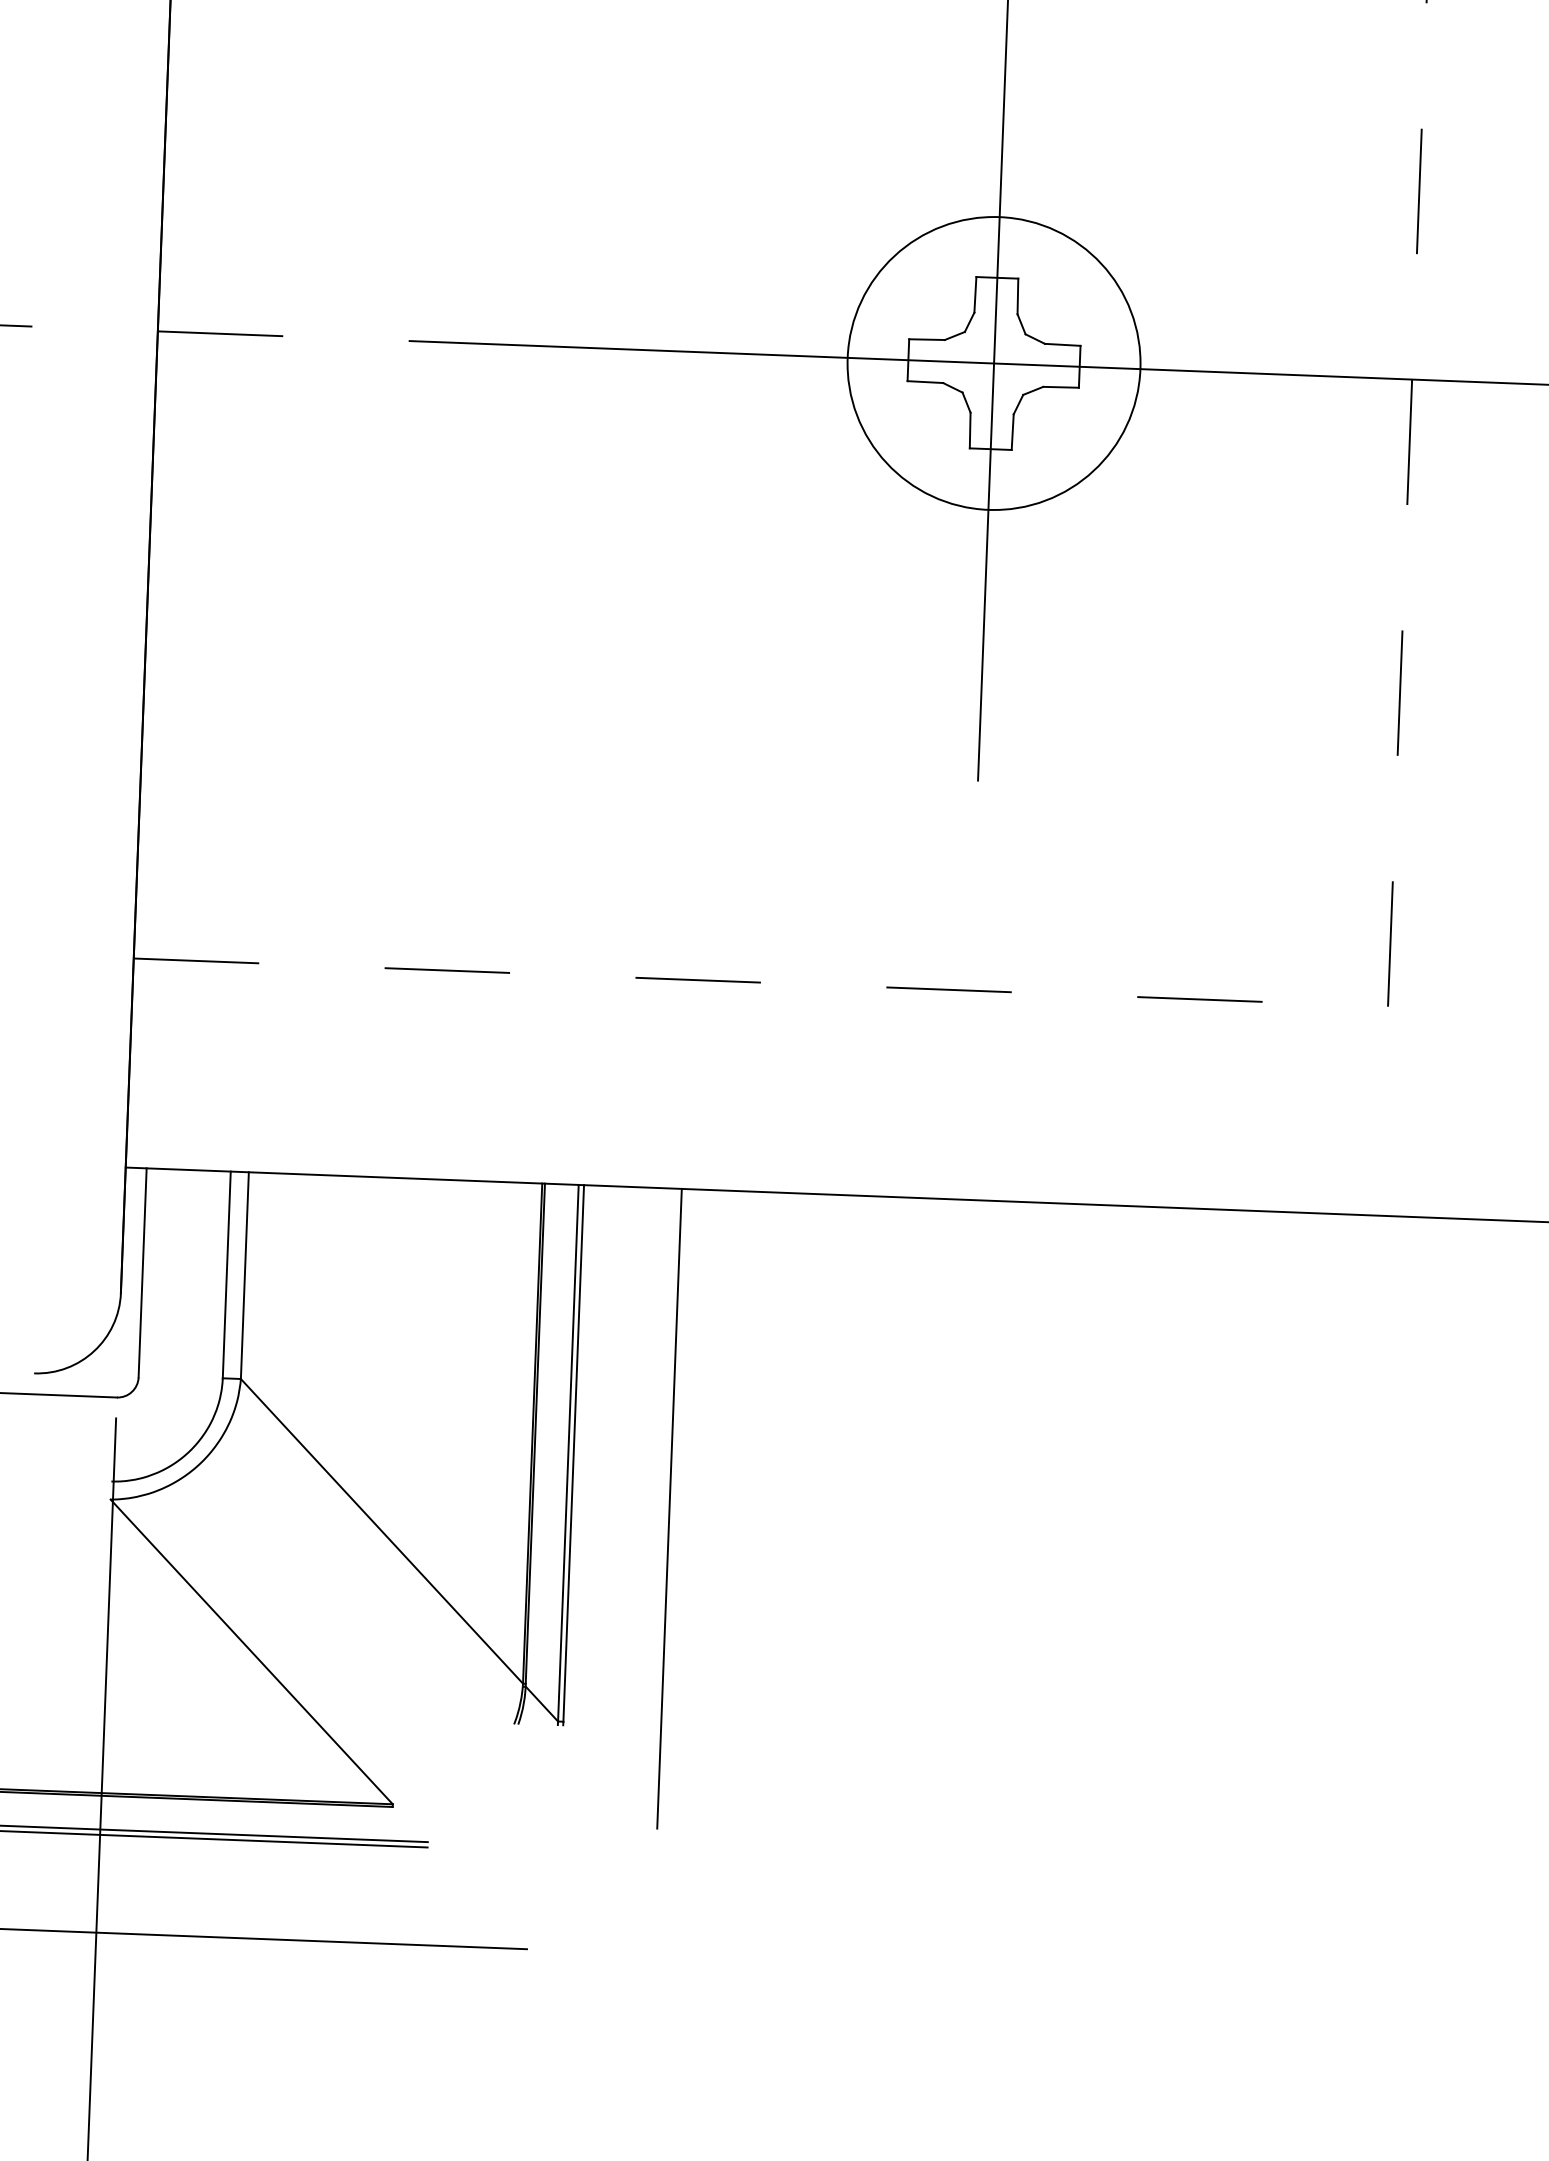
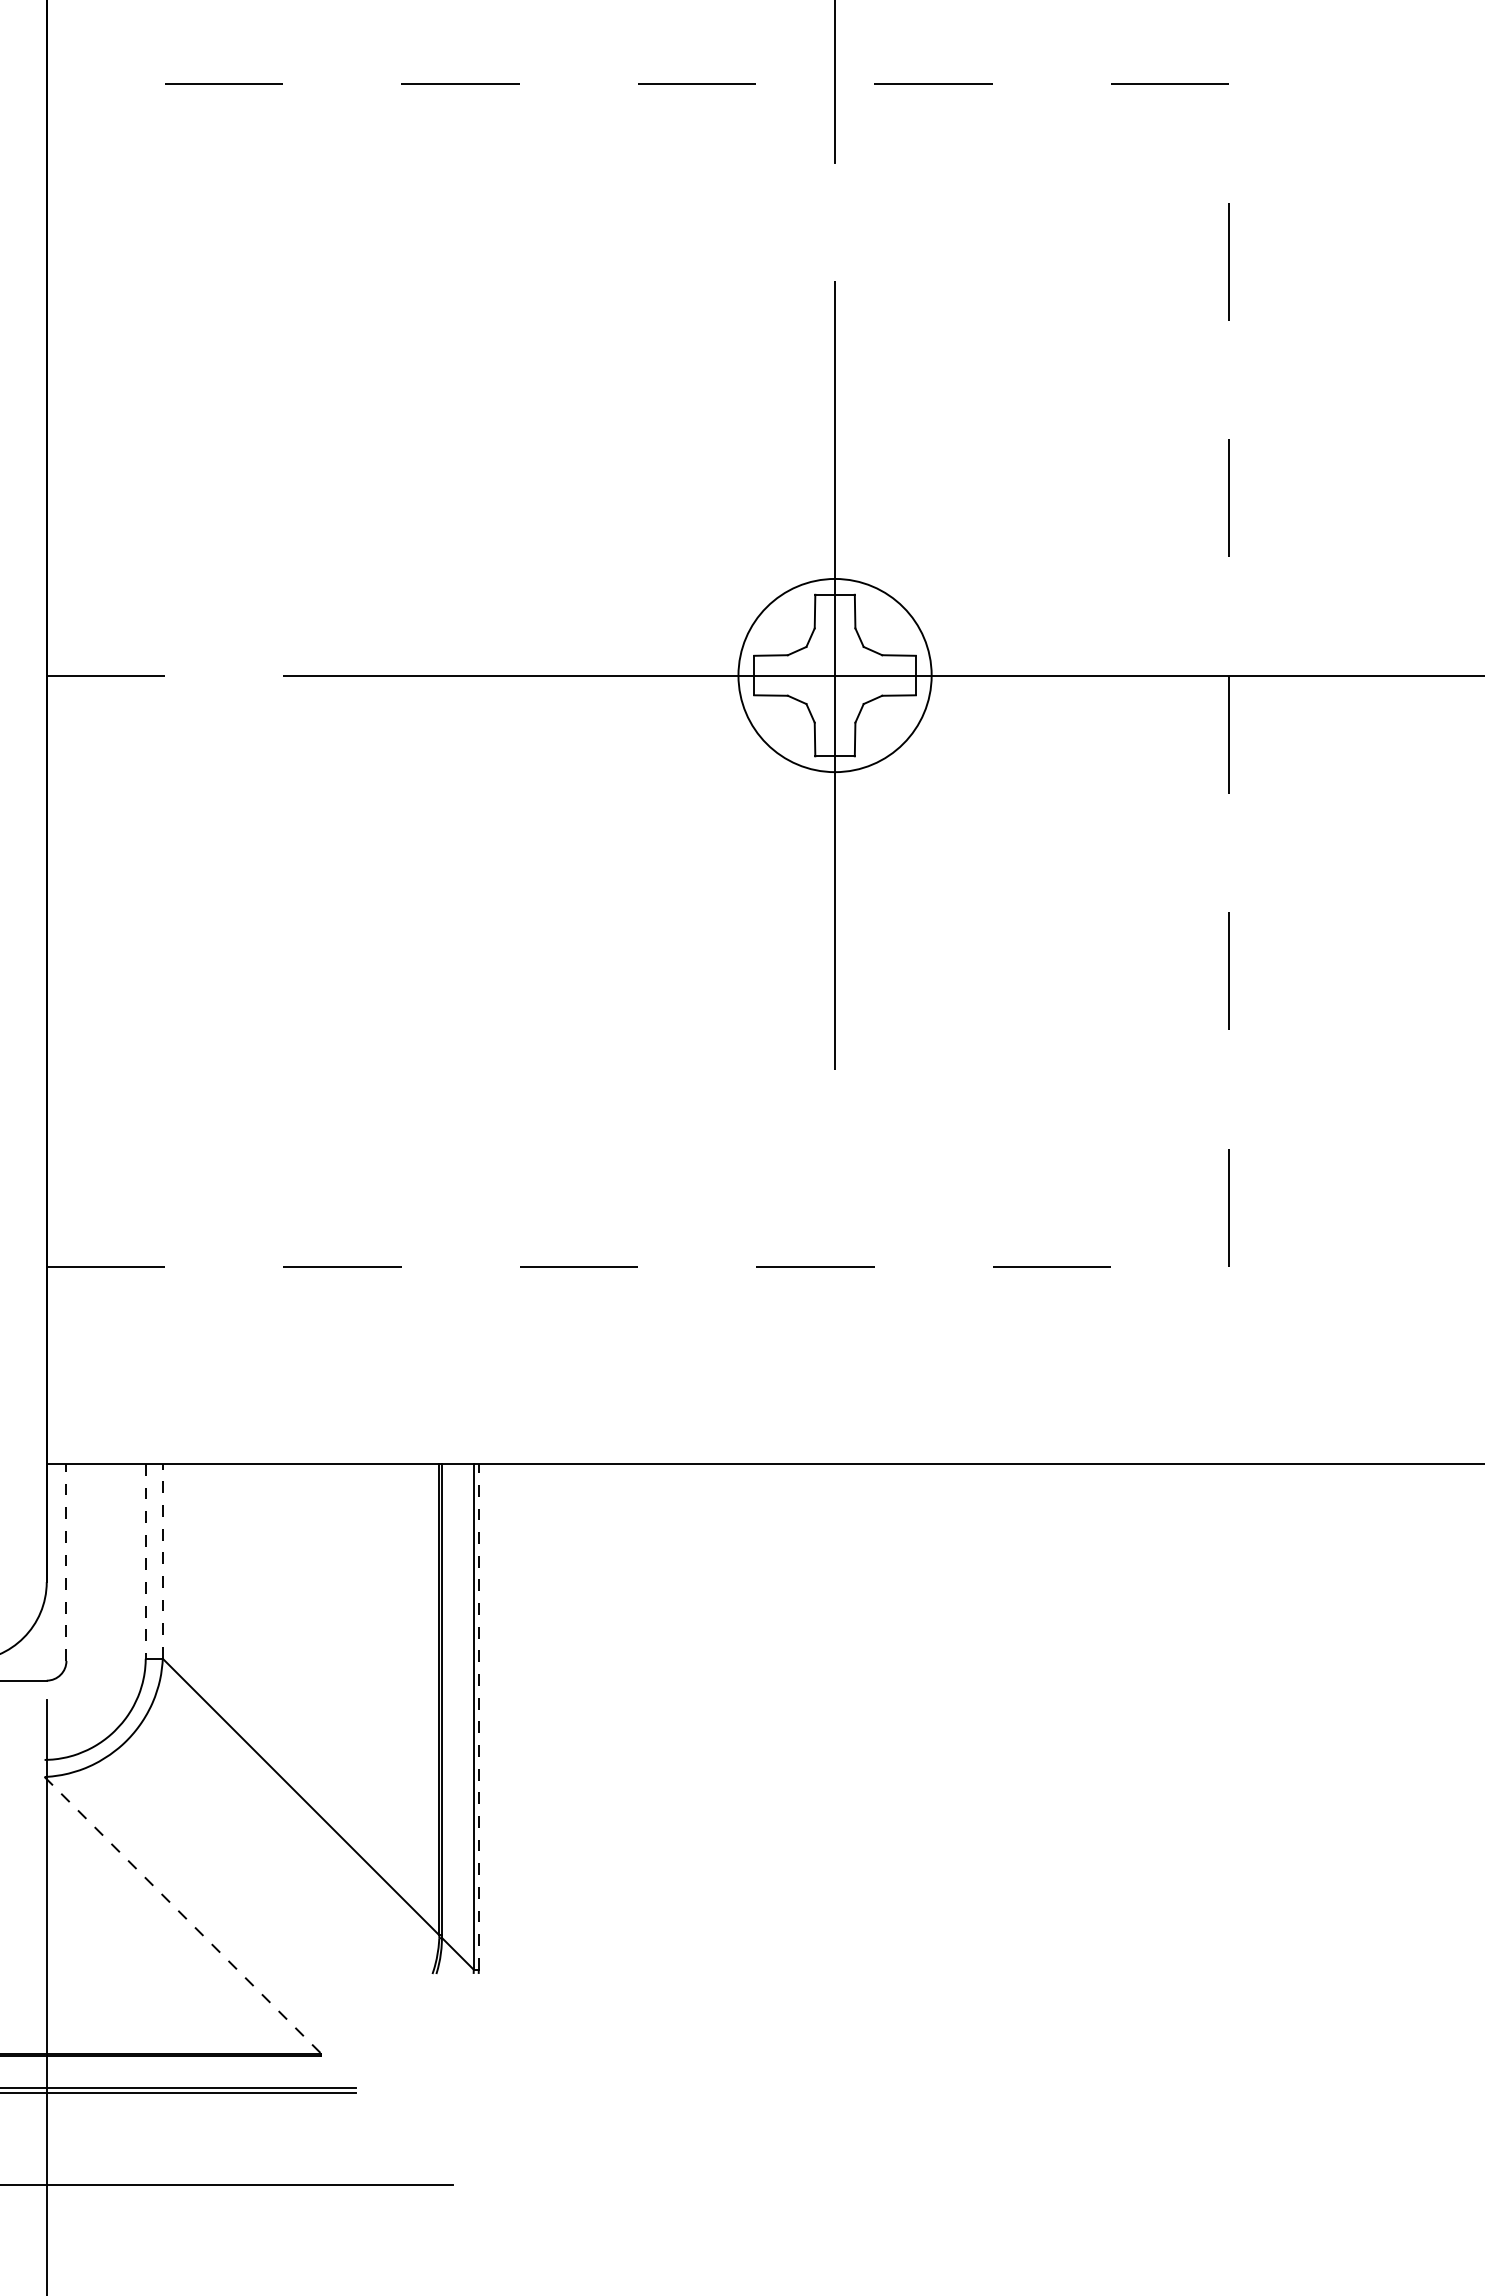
circle: (994, 363) -> (835, 675), size x0.7
line: (142, 1272) -> (66, 1562), solid -> dashed
line: (244, 1274) -> (162, 1560), solid -> dashed
line: (226, 1275) -> (145, 1561), solid -> dashed
line: (573, 1453) -> (478, 1716), solid -> dashed
line: (669, 1507) -> (570, 1764), removed
line: (251, 1652) -> (182, 1915), solid -> dashed

